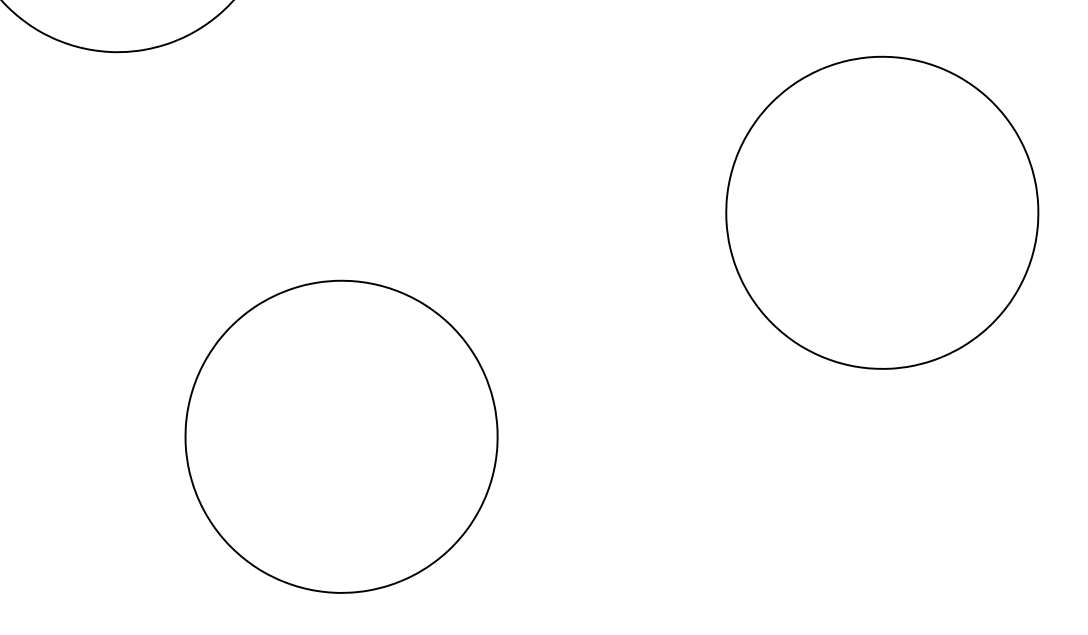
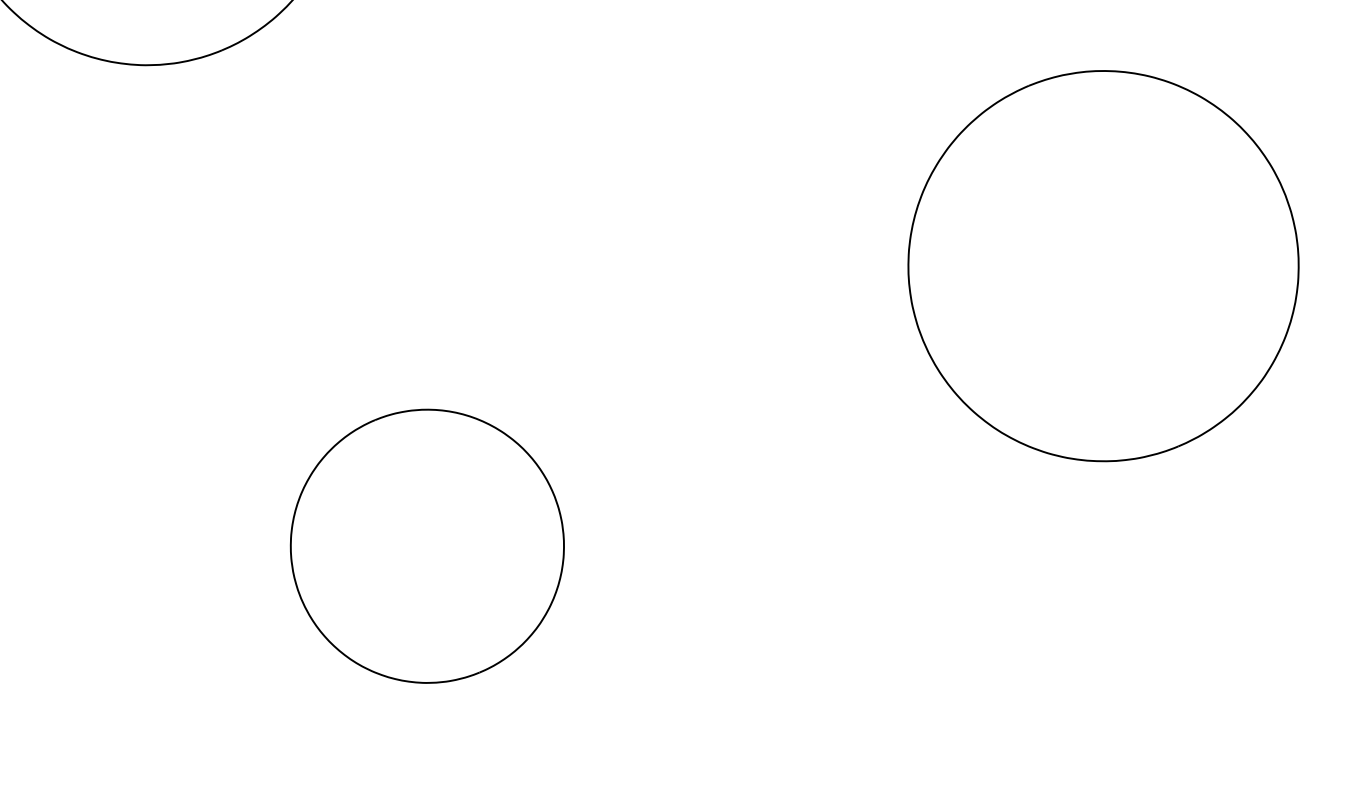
part: (341, 437) -> (427, 546), size x0.7

